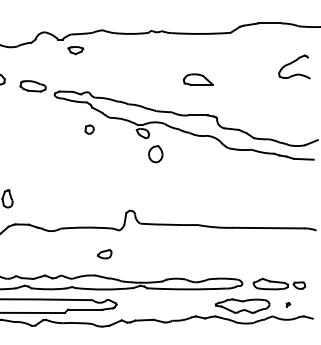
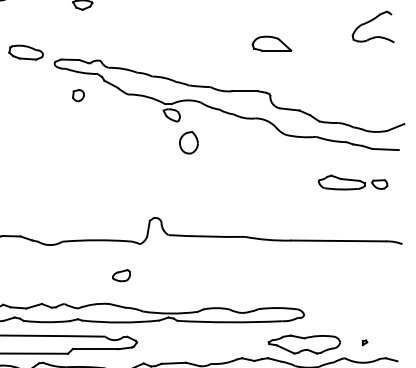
part: (197, 79) -> (270, 43), moved
part: (89, 129) -> (78, 95), moved
part: (279, 284) -> (353, 183), moved

